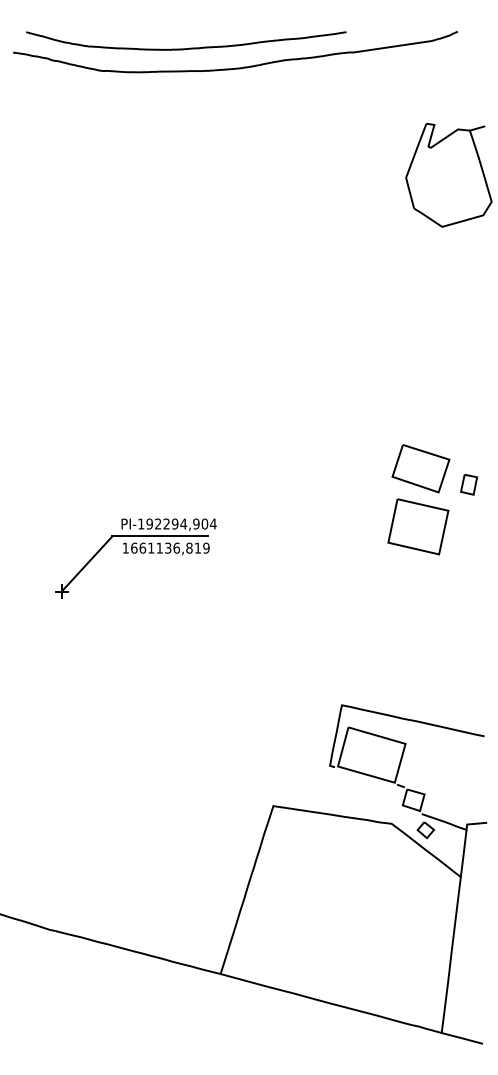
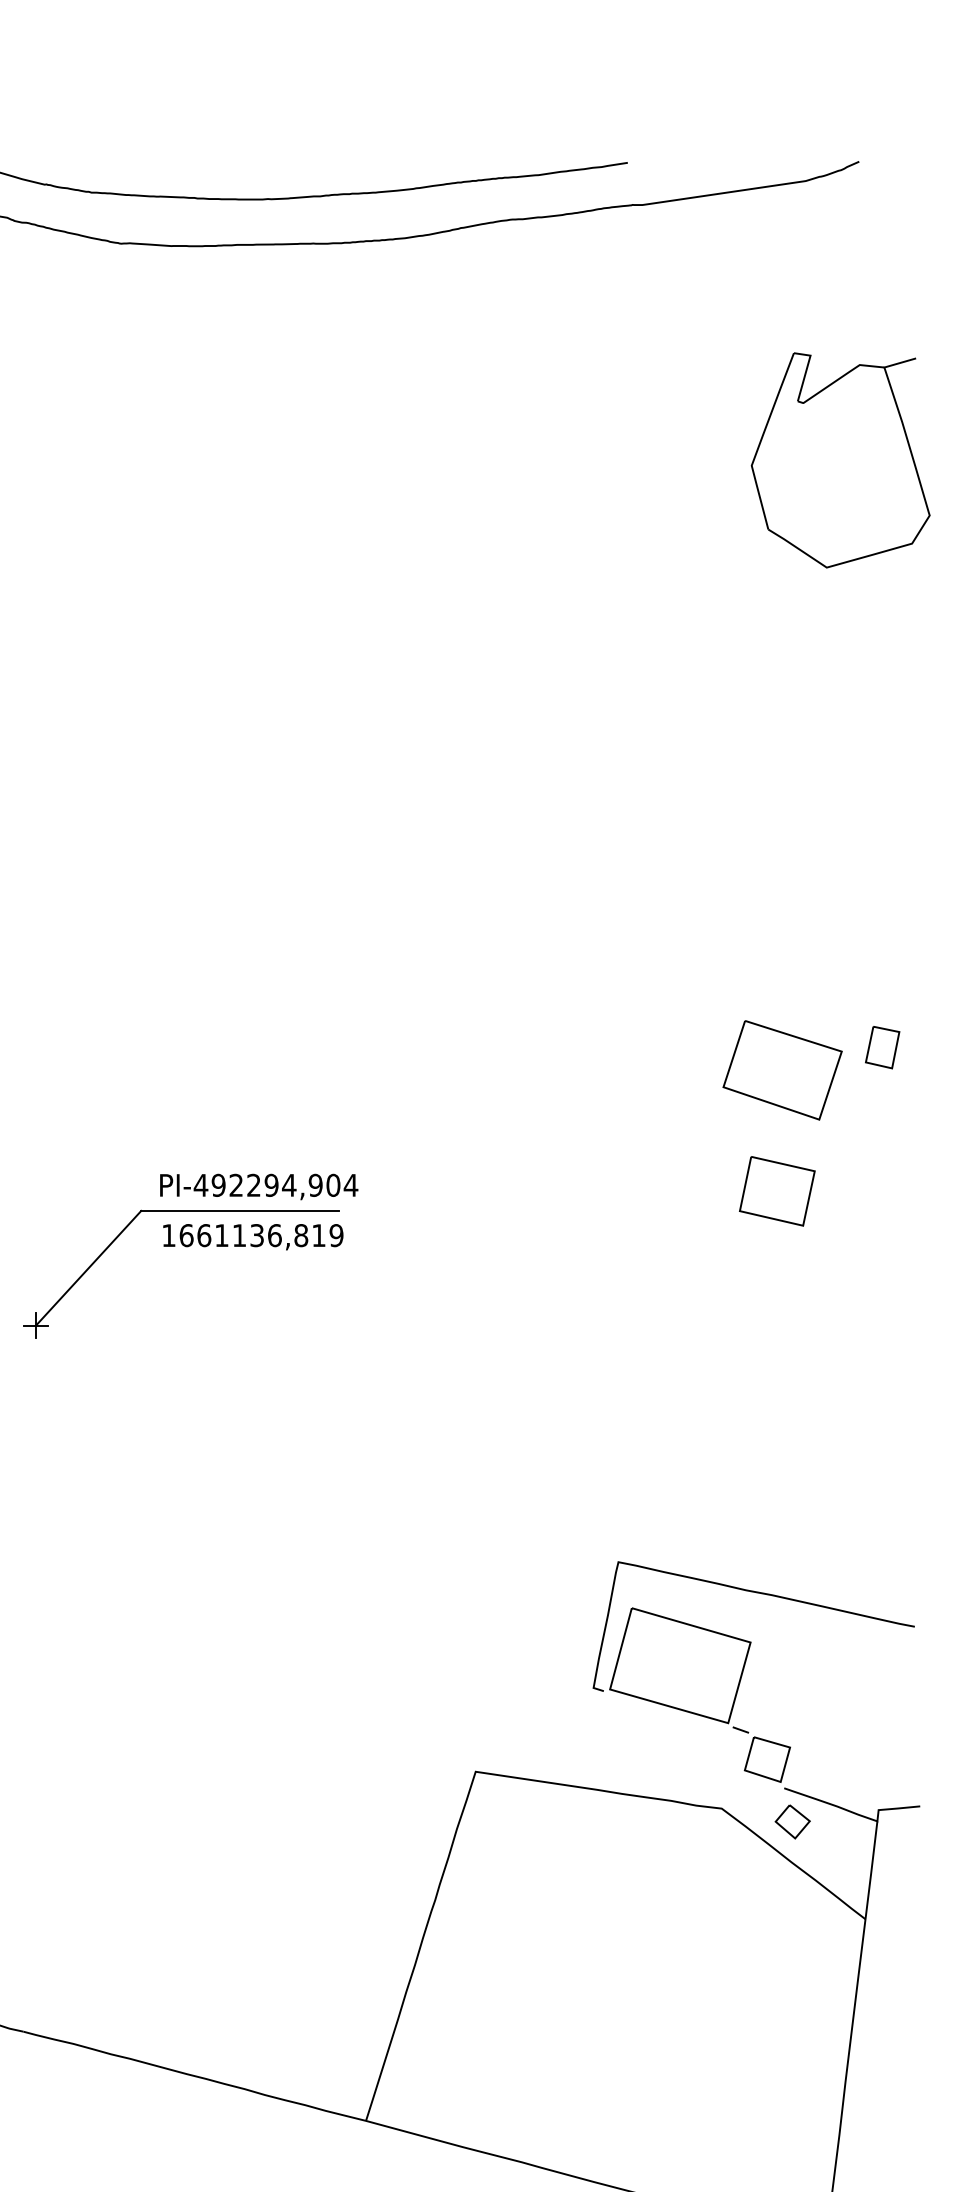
part: (468, 484) -> (881, 1047), moved
text: (140, 523) -> (199, 1184), PI-192294,904 -> PI-492294,904
part: (418, 526) -> (777, 1190), size x0.6

